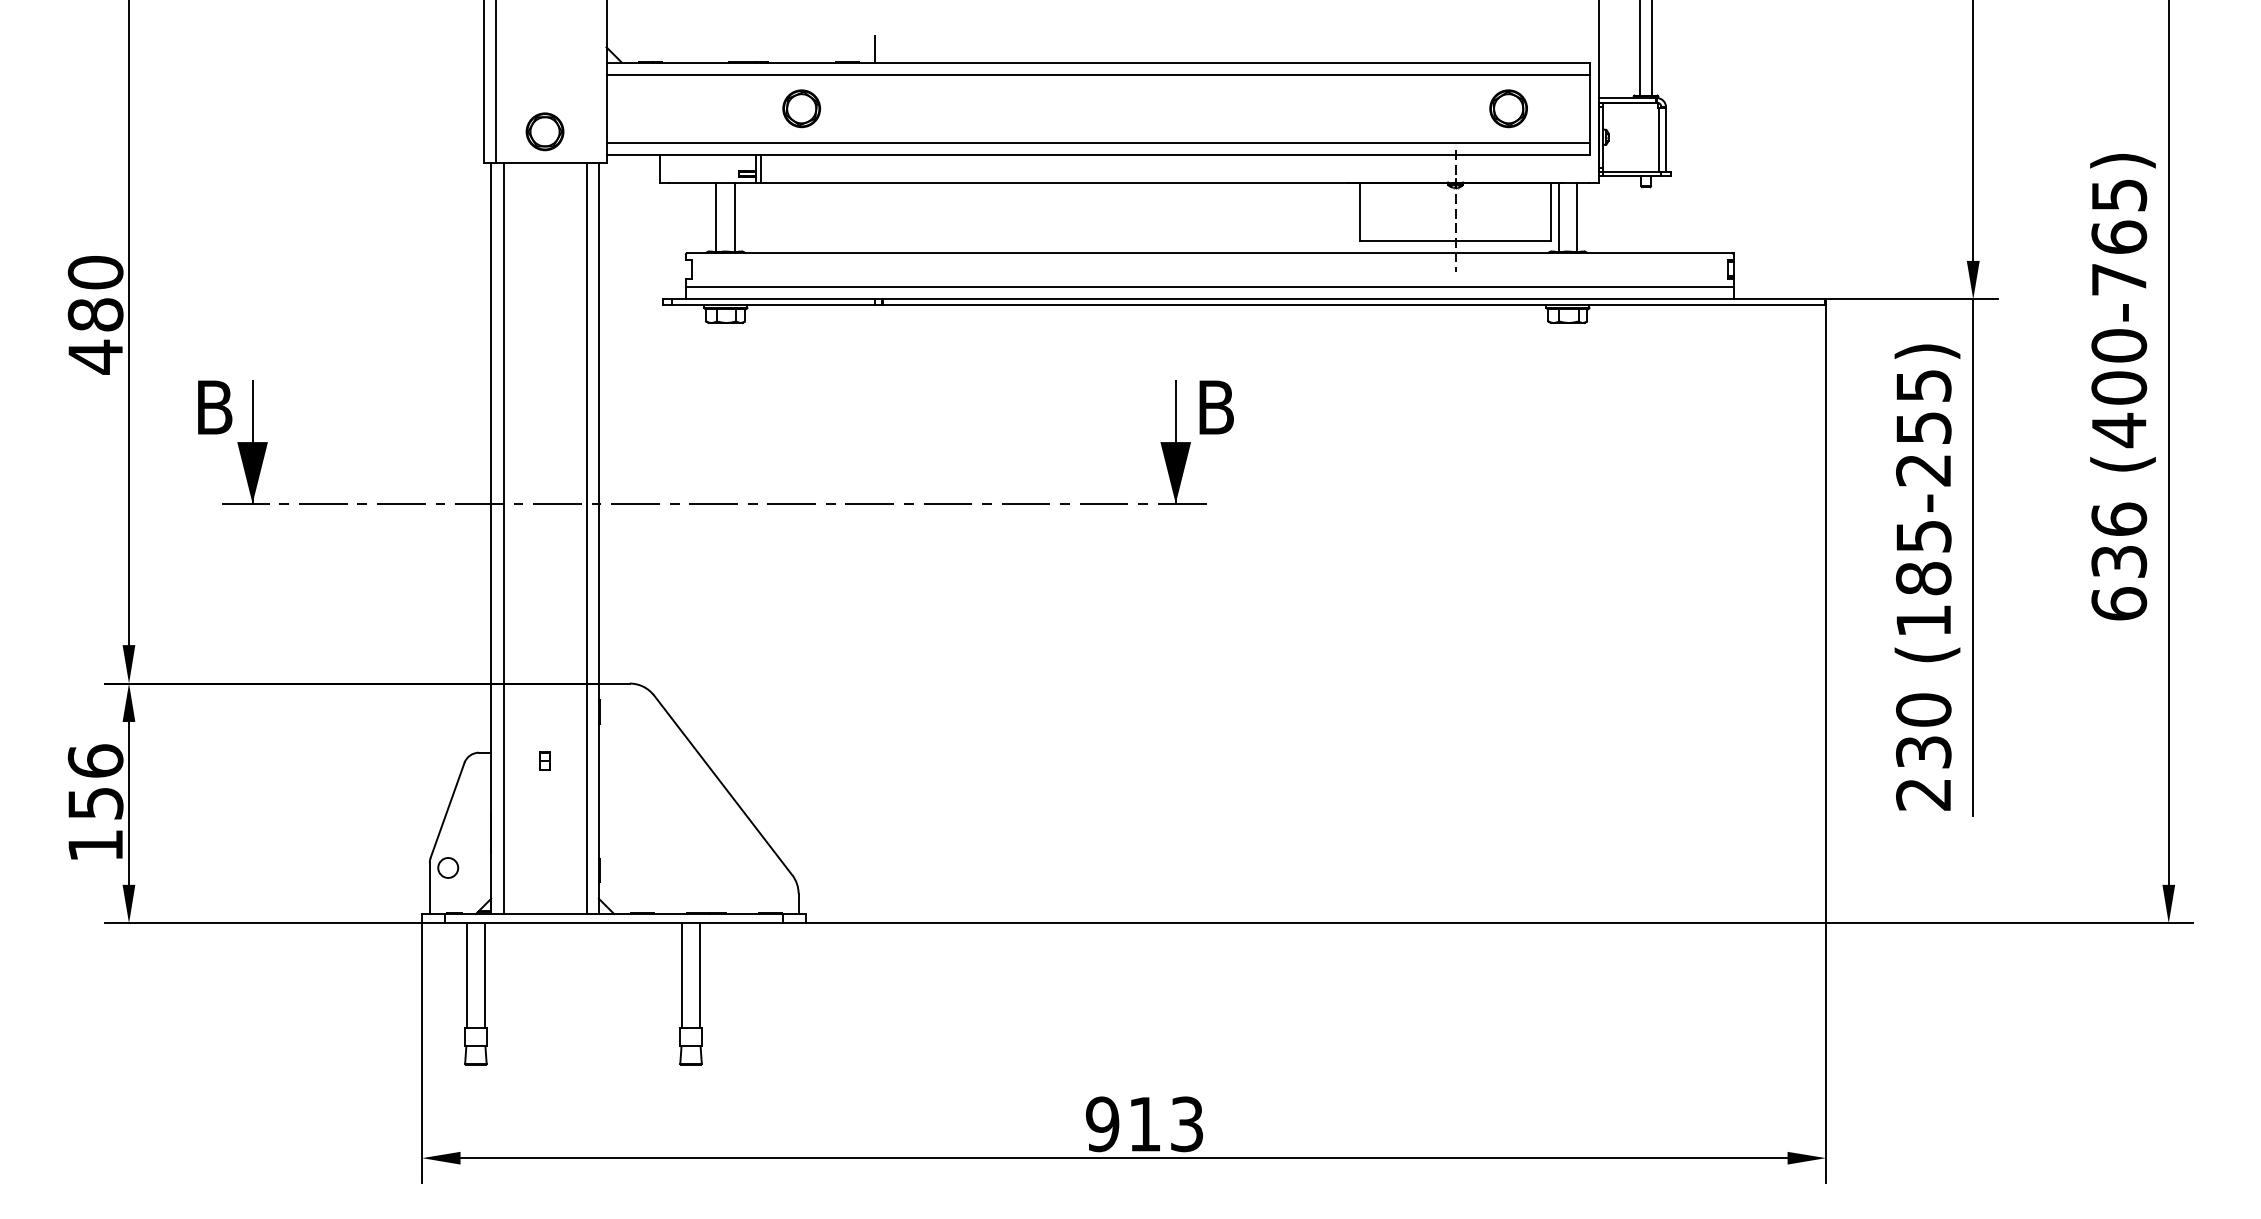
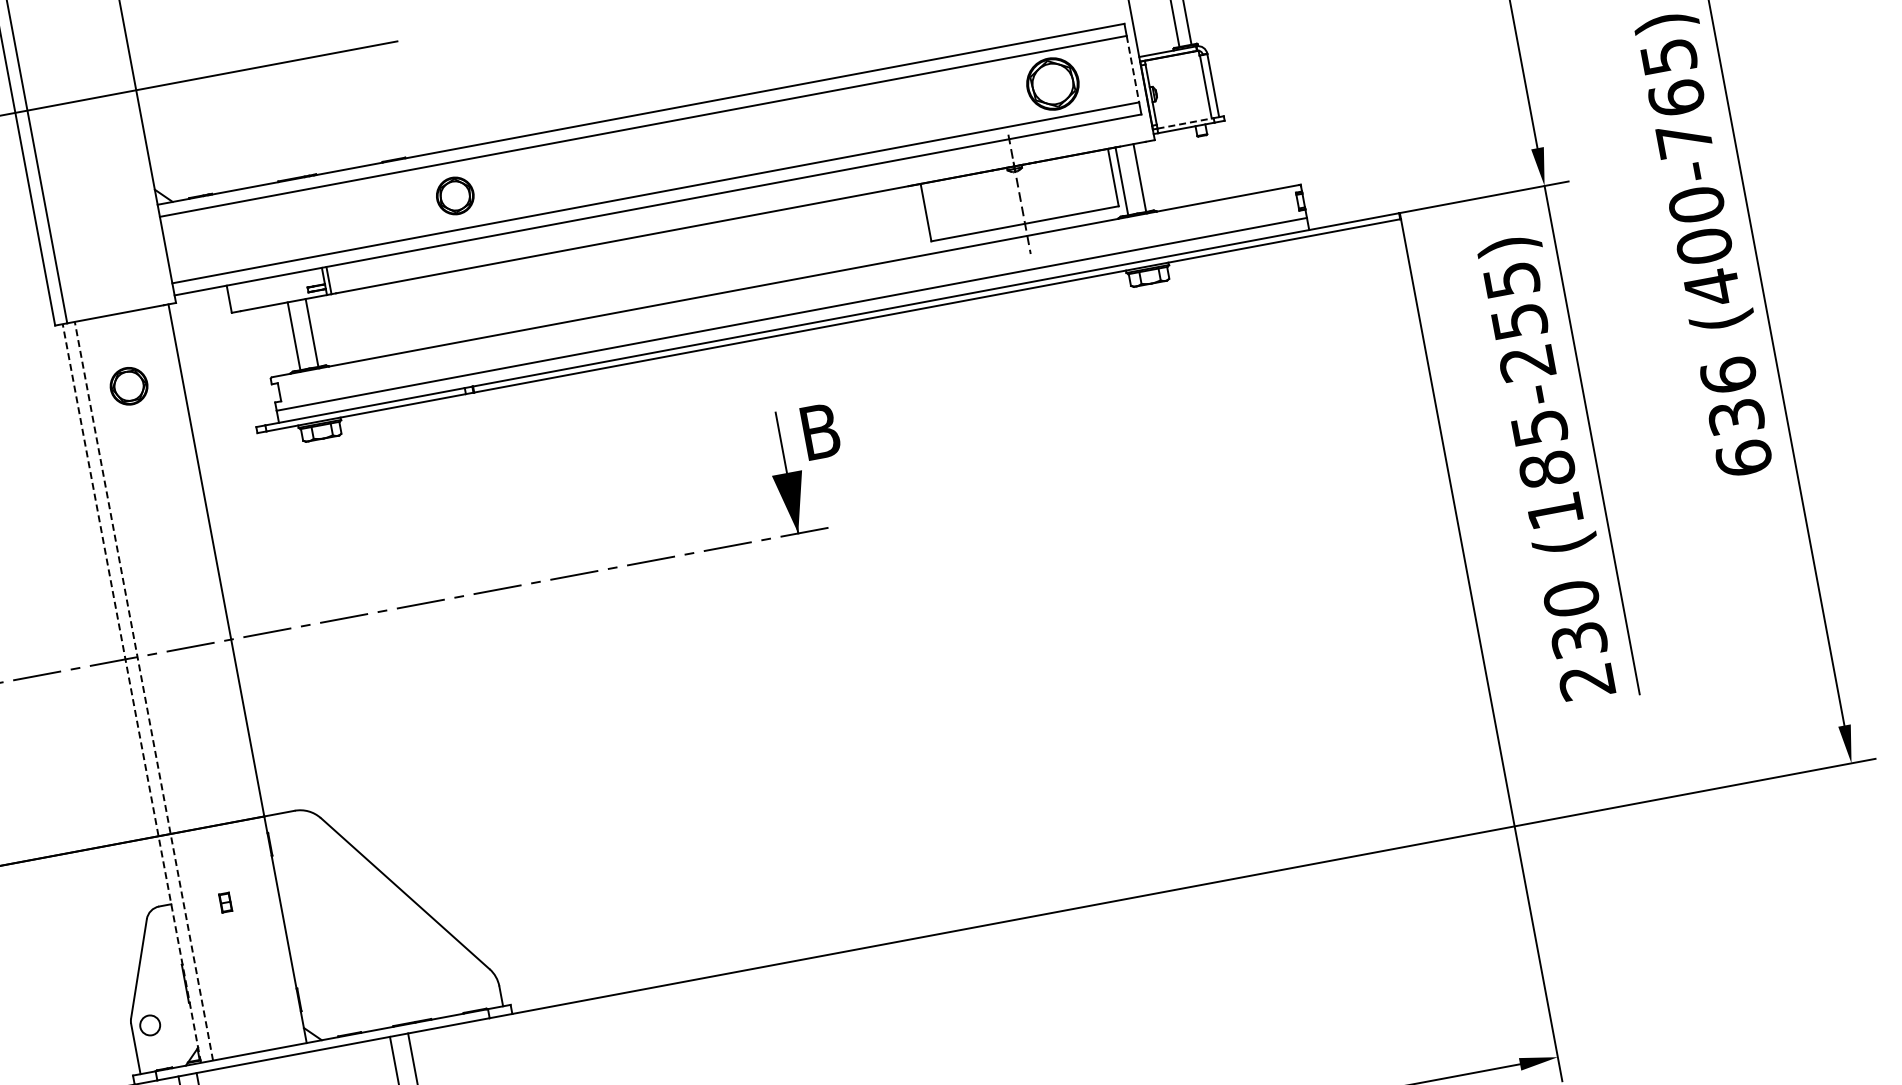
line: (875, 49) -> (419, 142), removed
part: (801, 108) -> (455, 195), moved
part: (1508, 108) -> (1052, 83), size x1.4
line: (1590, 108) -> (1133, 68), solid -> dashed
part: (544, 131) -> (128, 386), moved
line: (1631, 171) -> (1185, 123), solid -> dashed
line: (491, 538) -> (132, 693), solid -> dashed
line: (503, 538) -> (143, 691), solid -> dashed
line: (586, 538) -> (225, 676), removed

